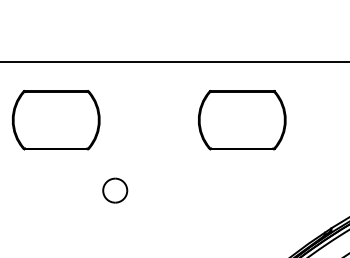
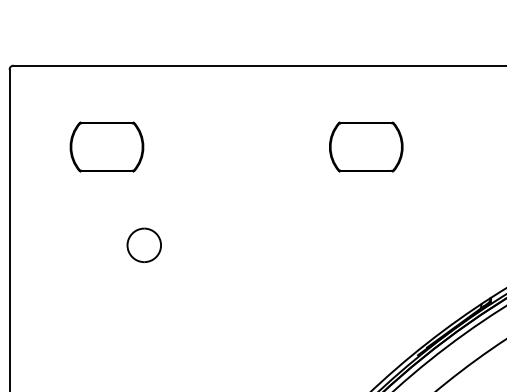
part: (55, 119) -> (106, 146), size x0.6
part: (241, 119) -> (365, 146), size x0.6
part: (114, 190) -> (143, 244), moved

